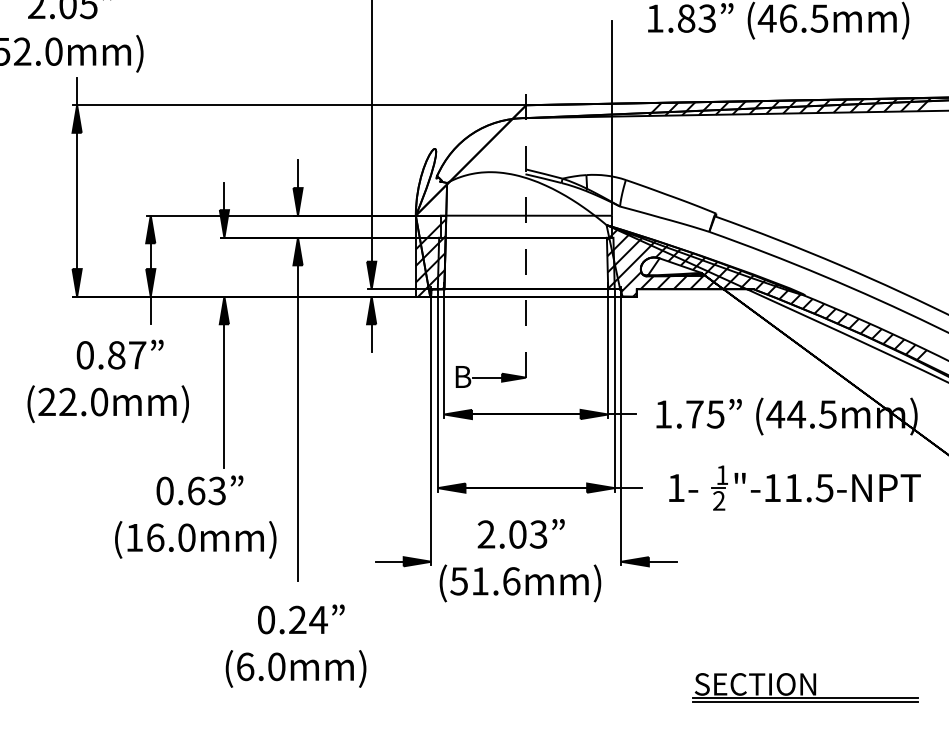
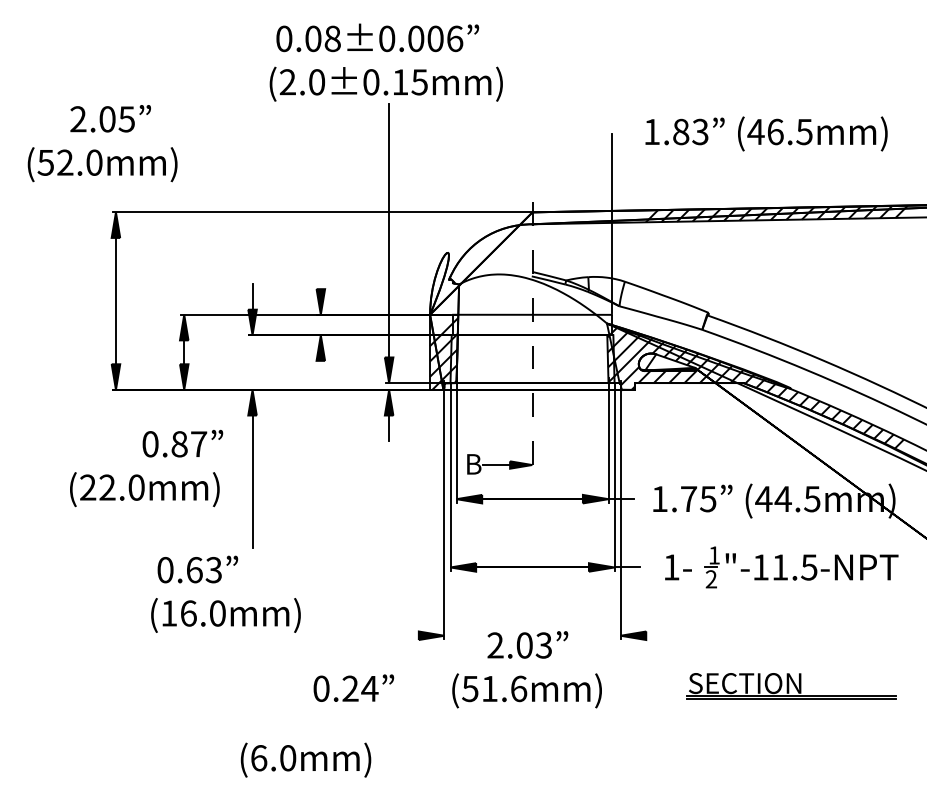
line: (76, 91) -> (115, 199), removed
line: (297, 174) -> (320, 276), removed
line: (151, 310) -> (184, 402), removed
text: (119, 354) -> (182, 443), moved
line: (297, 422) -> (320, 506), removed
text: (199, 490) -> (197, 569), moved
text: (519, 560) -> (526, 669), moved
line: (389, 561) -> (405, 635), removed
line: (662, 561) -> (658, 635), removed
text: (300, 618) -> (353, 687), moved
text: (295, 668) -> (305, 759), moved
part: (805, 687) -> (791, 686), moved

